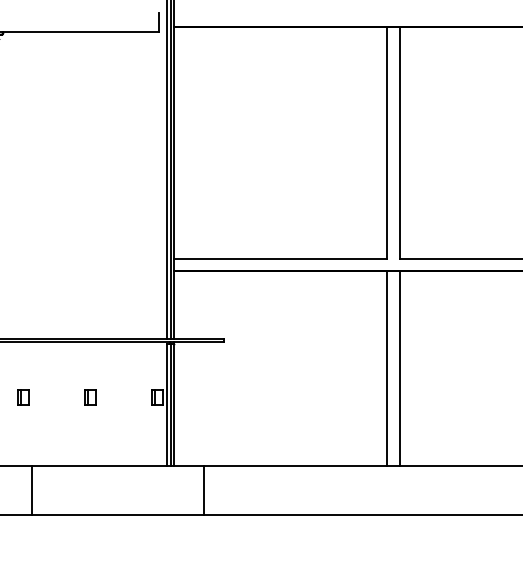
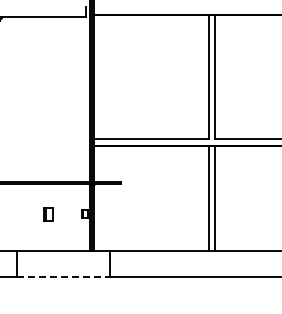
part: (23, 396) -> (12, 213), removed
part: (89, 396) -> (48, 213), size x1.6
line: (119, 515) -> (64, 277), solid -> dashed

